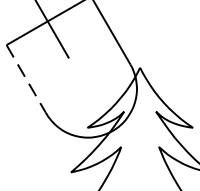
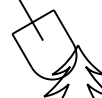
line: (27, 80) -> (22, 51), dashed -> solid

